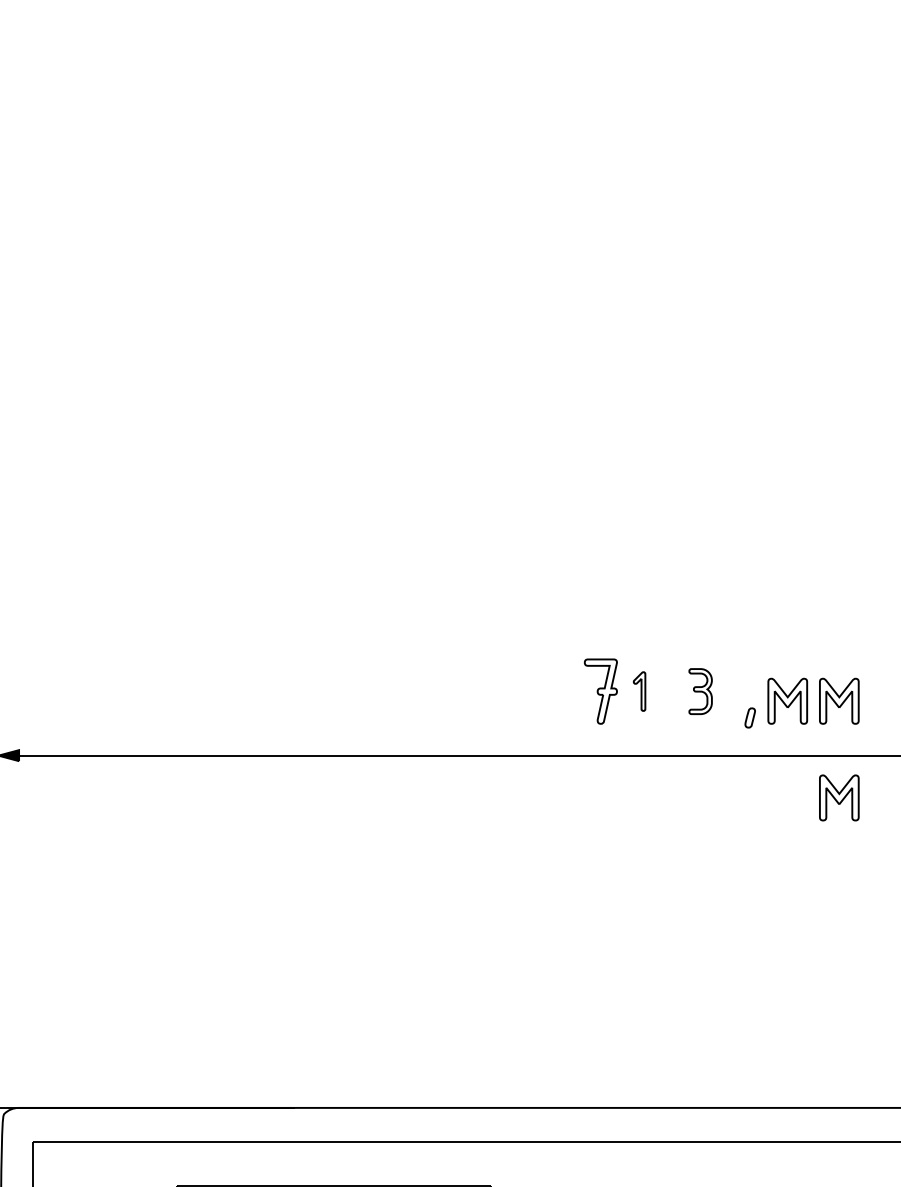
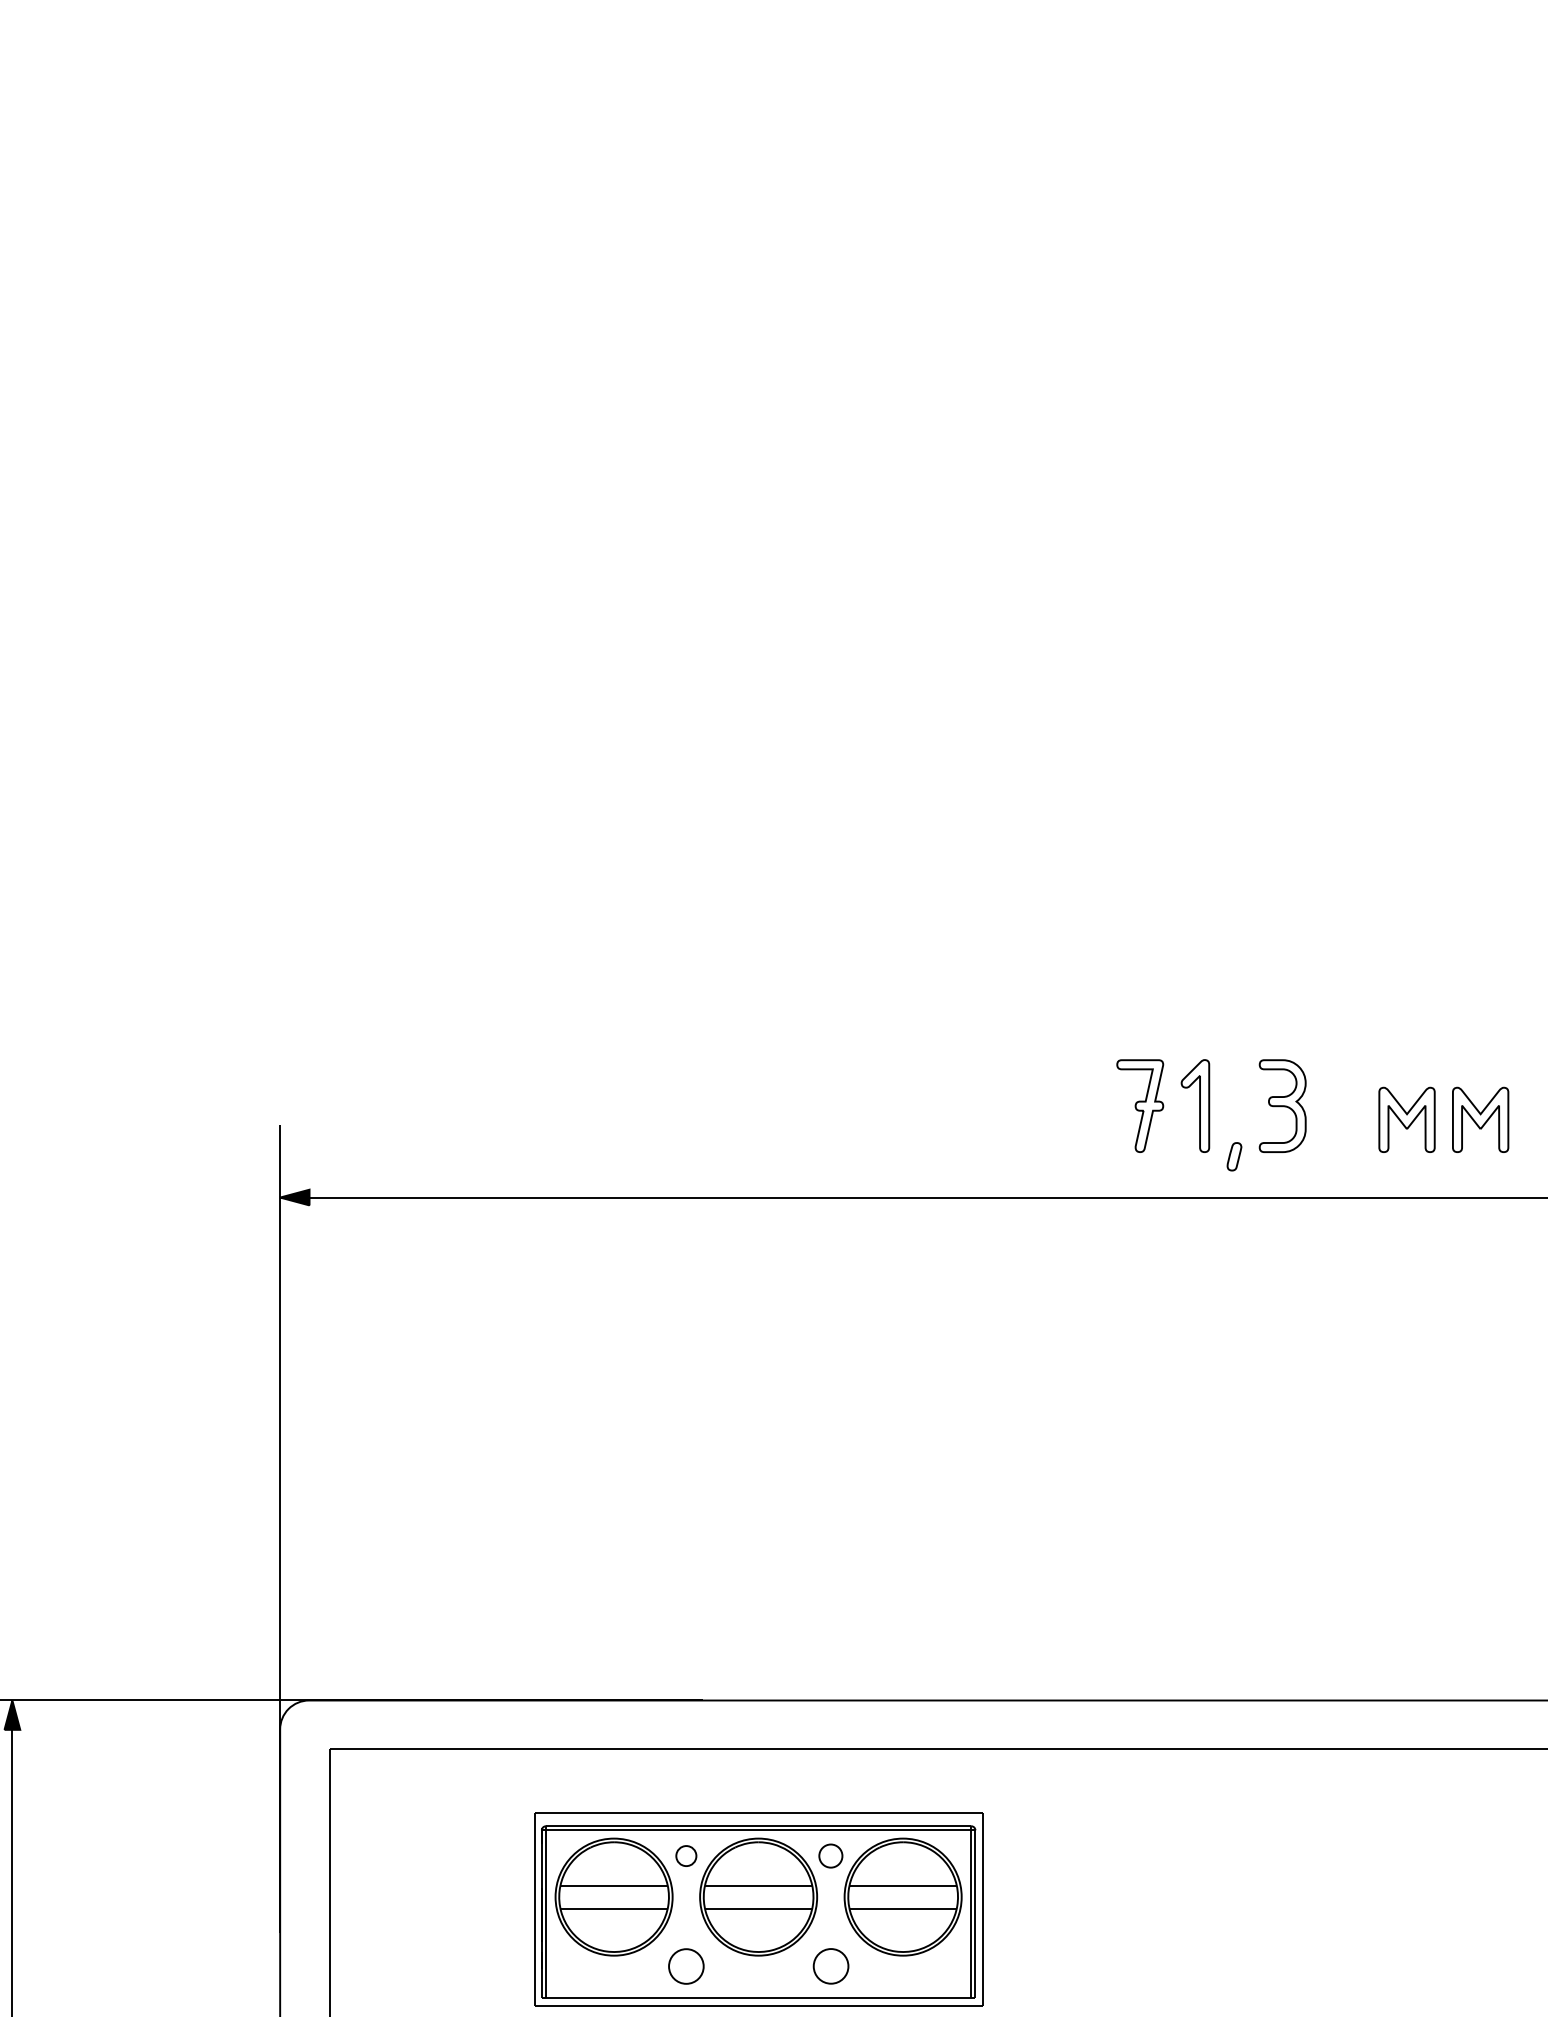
part: (639, 691) -> (1195, 1105), size x1.67
part: (700, 691) -> (1282, 1105), size x1.43
part: (750, 717) -> (1234, 1156), moved
part: (839, 797) -> (1480, 1257), removed

